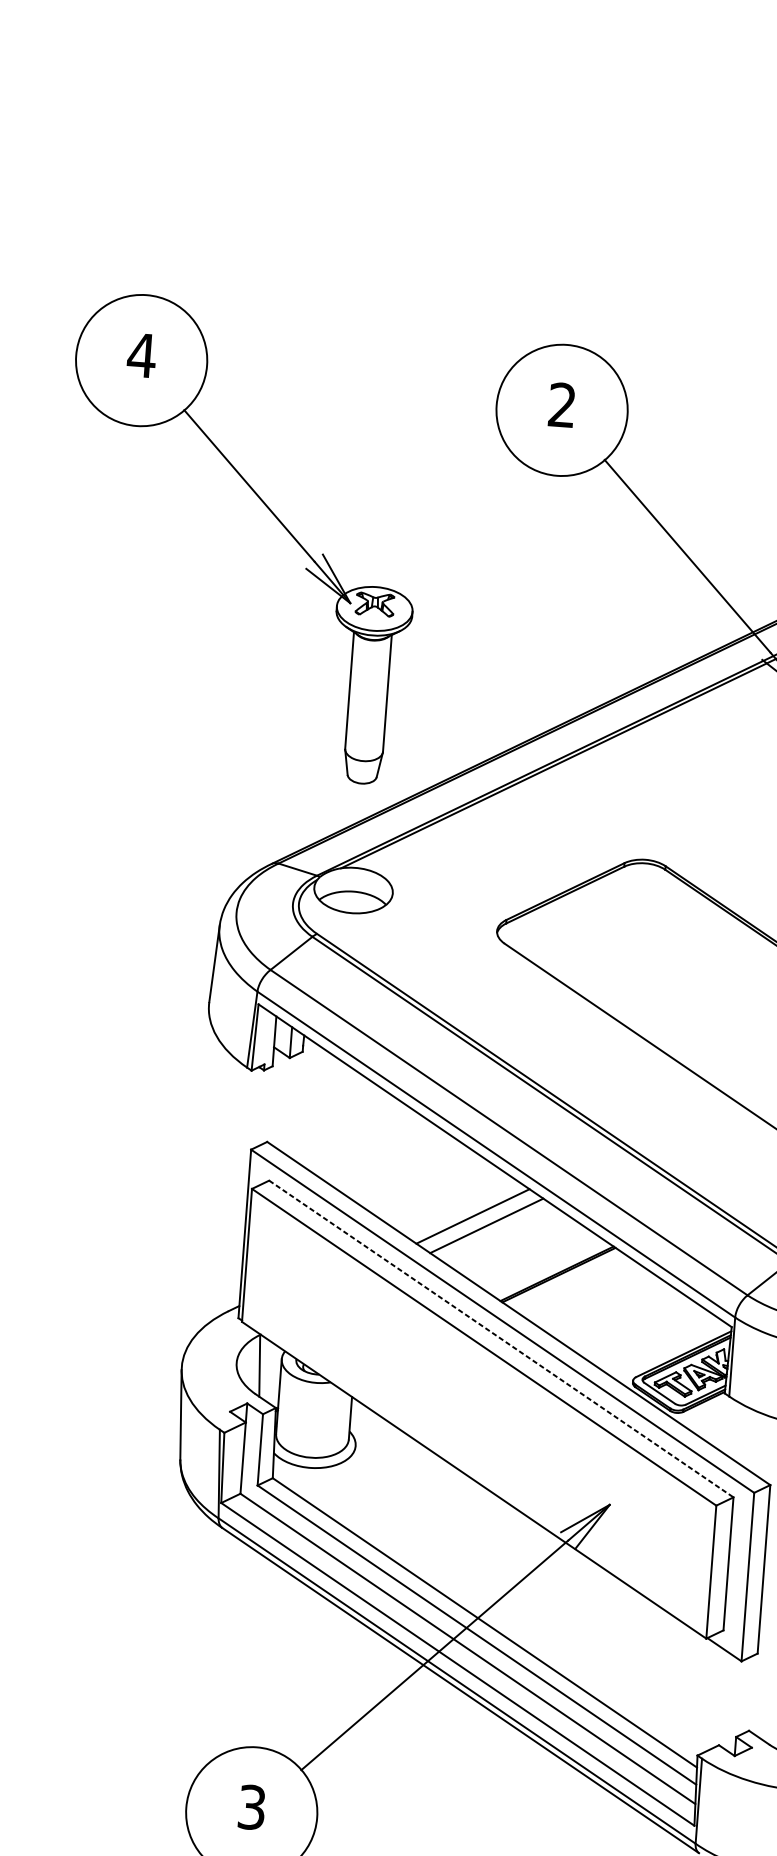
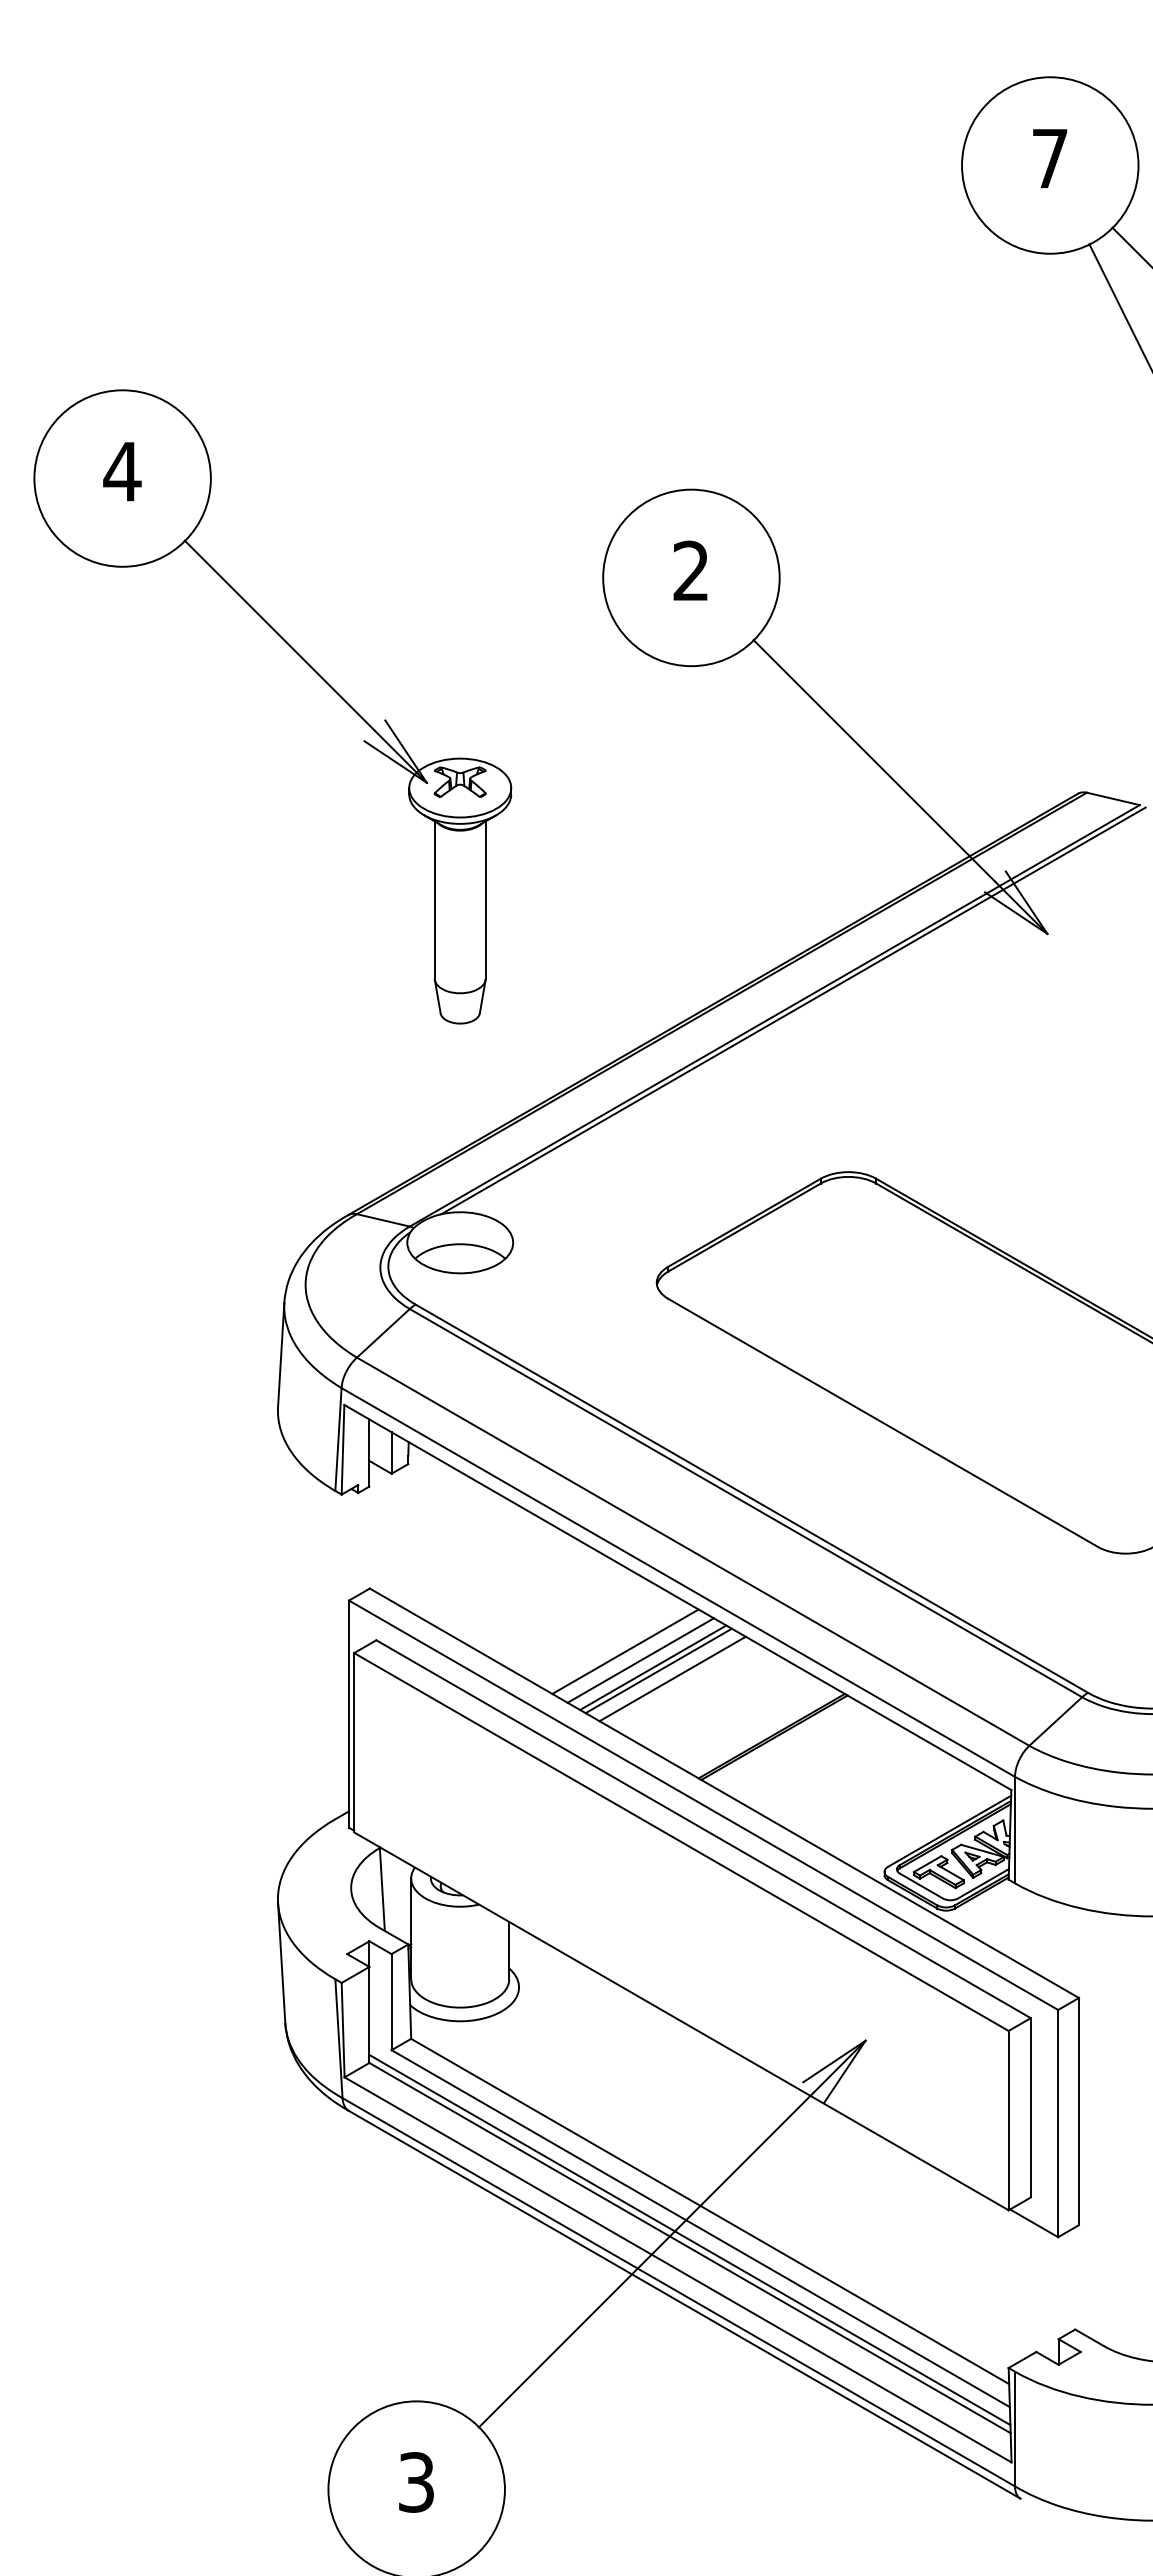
part: (270, 511) -> (310, 667), moved
line: (453, 1202) -> (625, 1651), added
line: (463, 1210) -> (640, 1660), added
line: (476, 1218) -> (658, 1670), added
line: (501, 1339) -> (703, 1829), dashed -> solid
line: (468, 1642) -> (689, 2239), added

